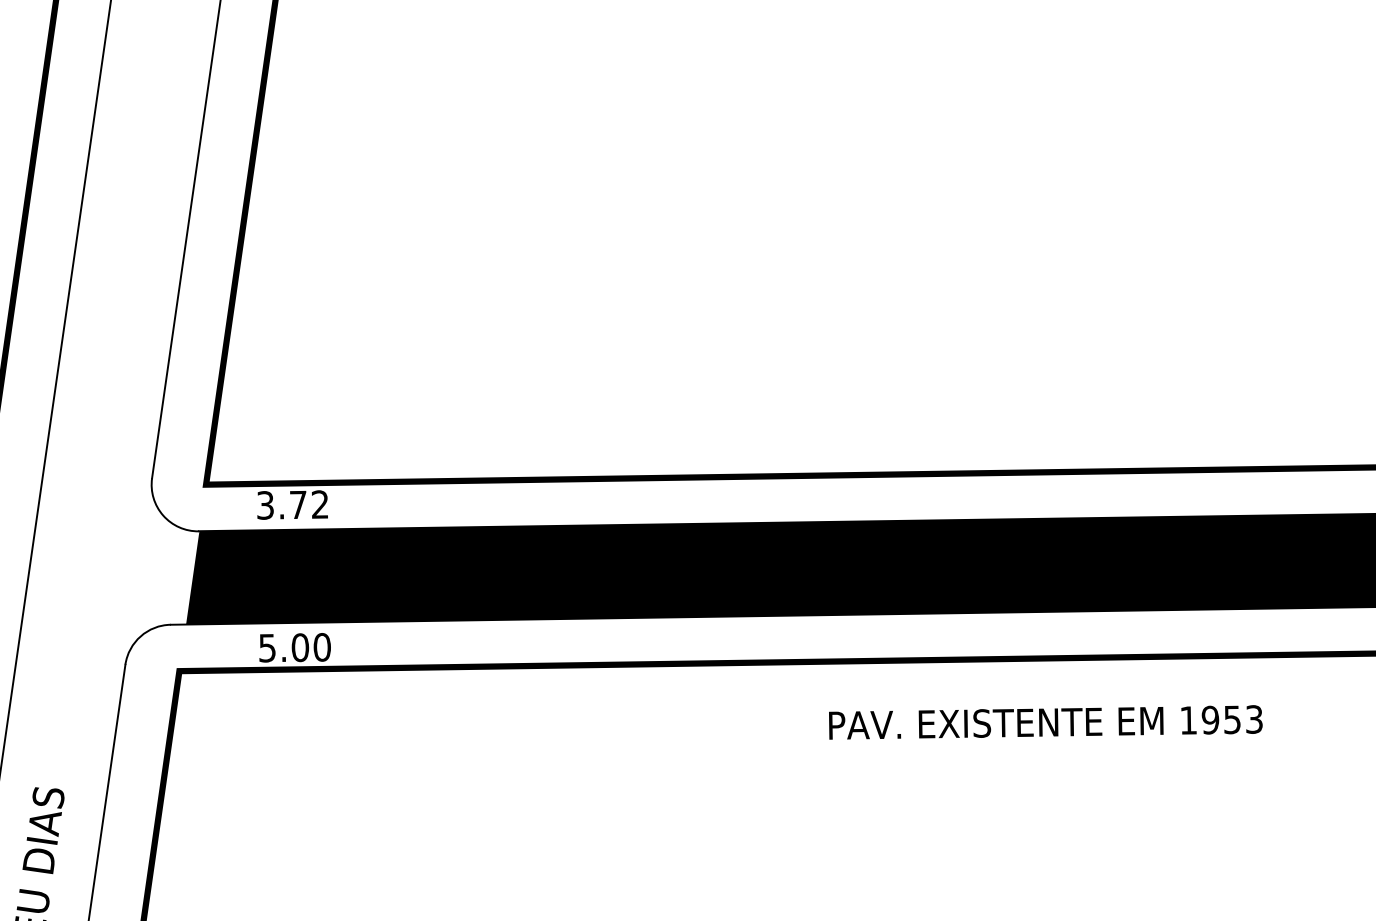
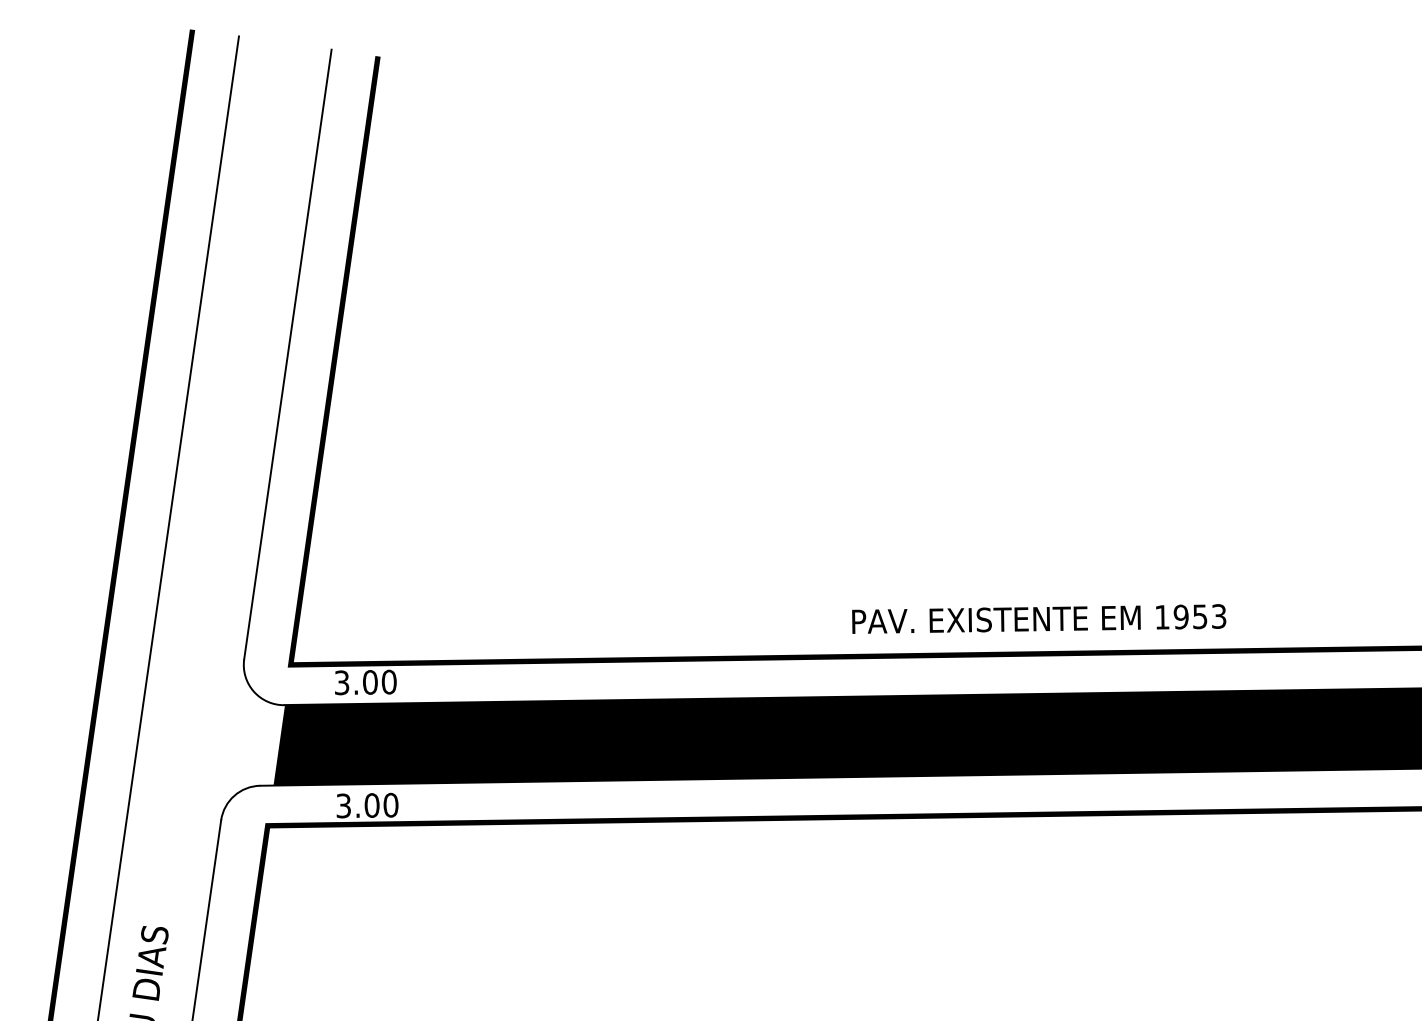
text: (308, 503) -> (379, 681), 3.72 -> 3.00
text: (267, 647) -> (343, 805), 5.00 -> 3.00
text: (1046, 721) -> (1039, 618), moved

